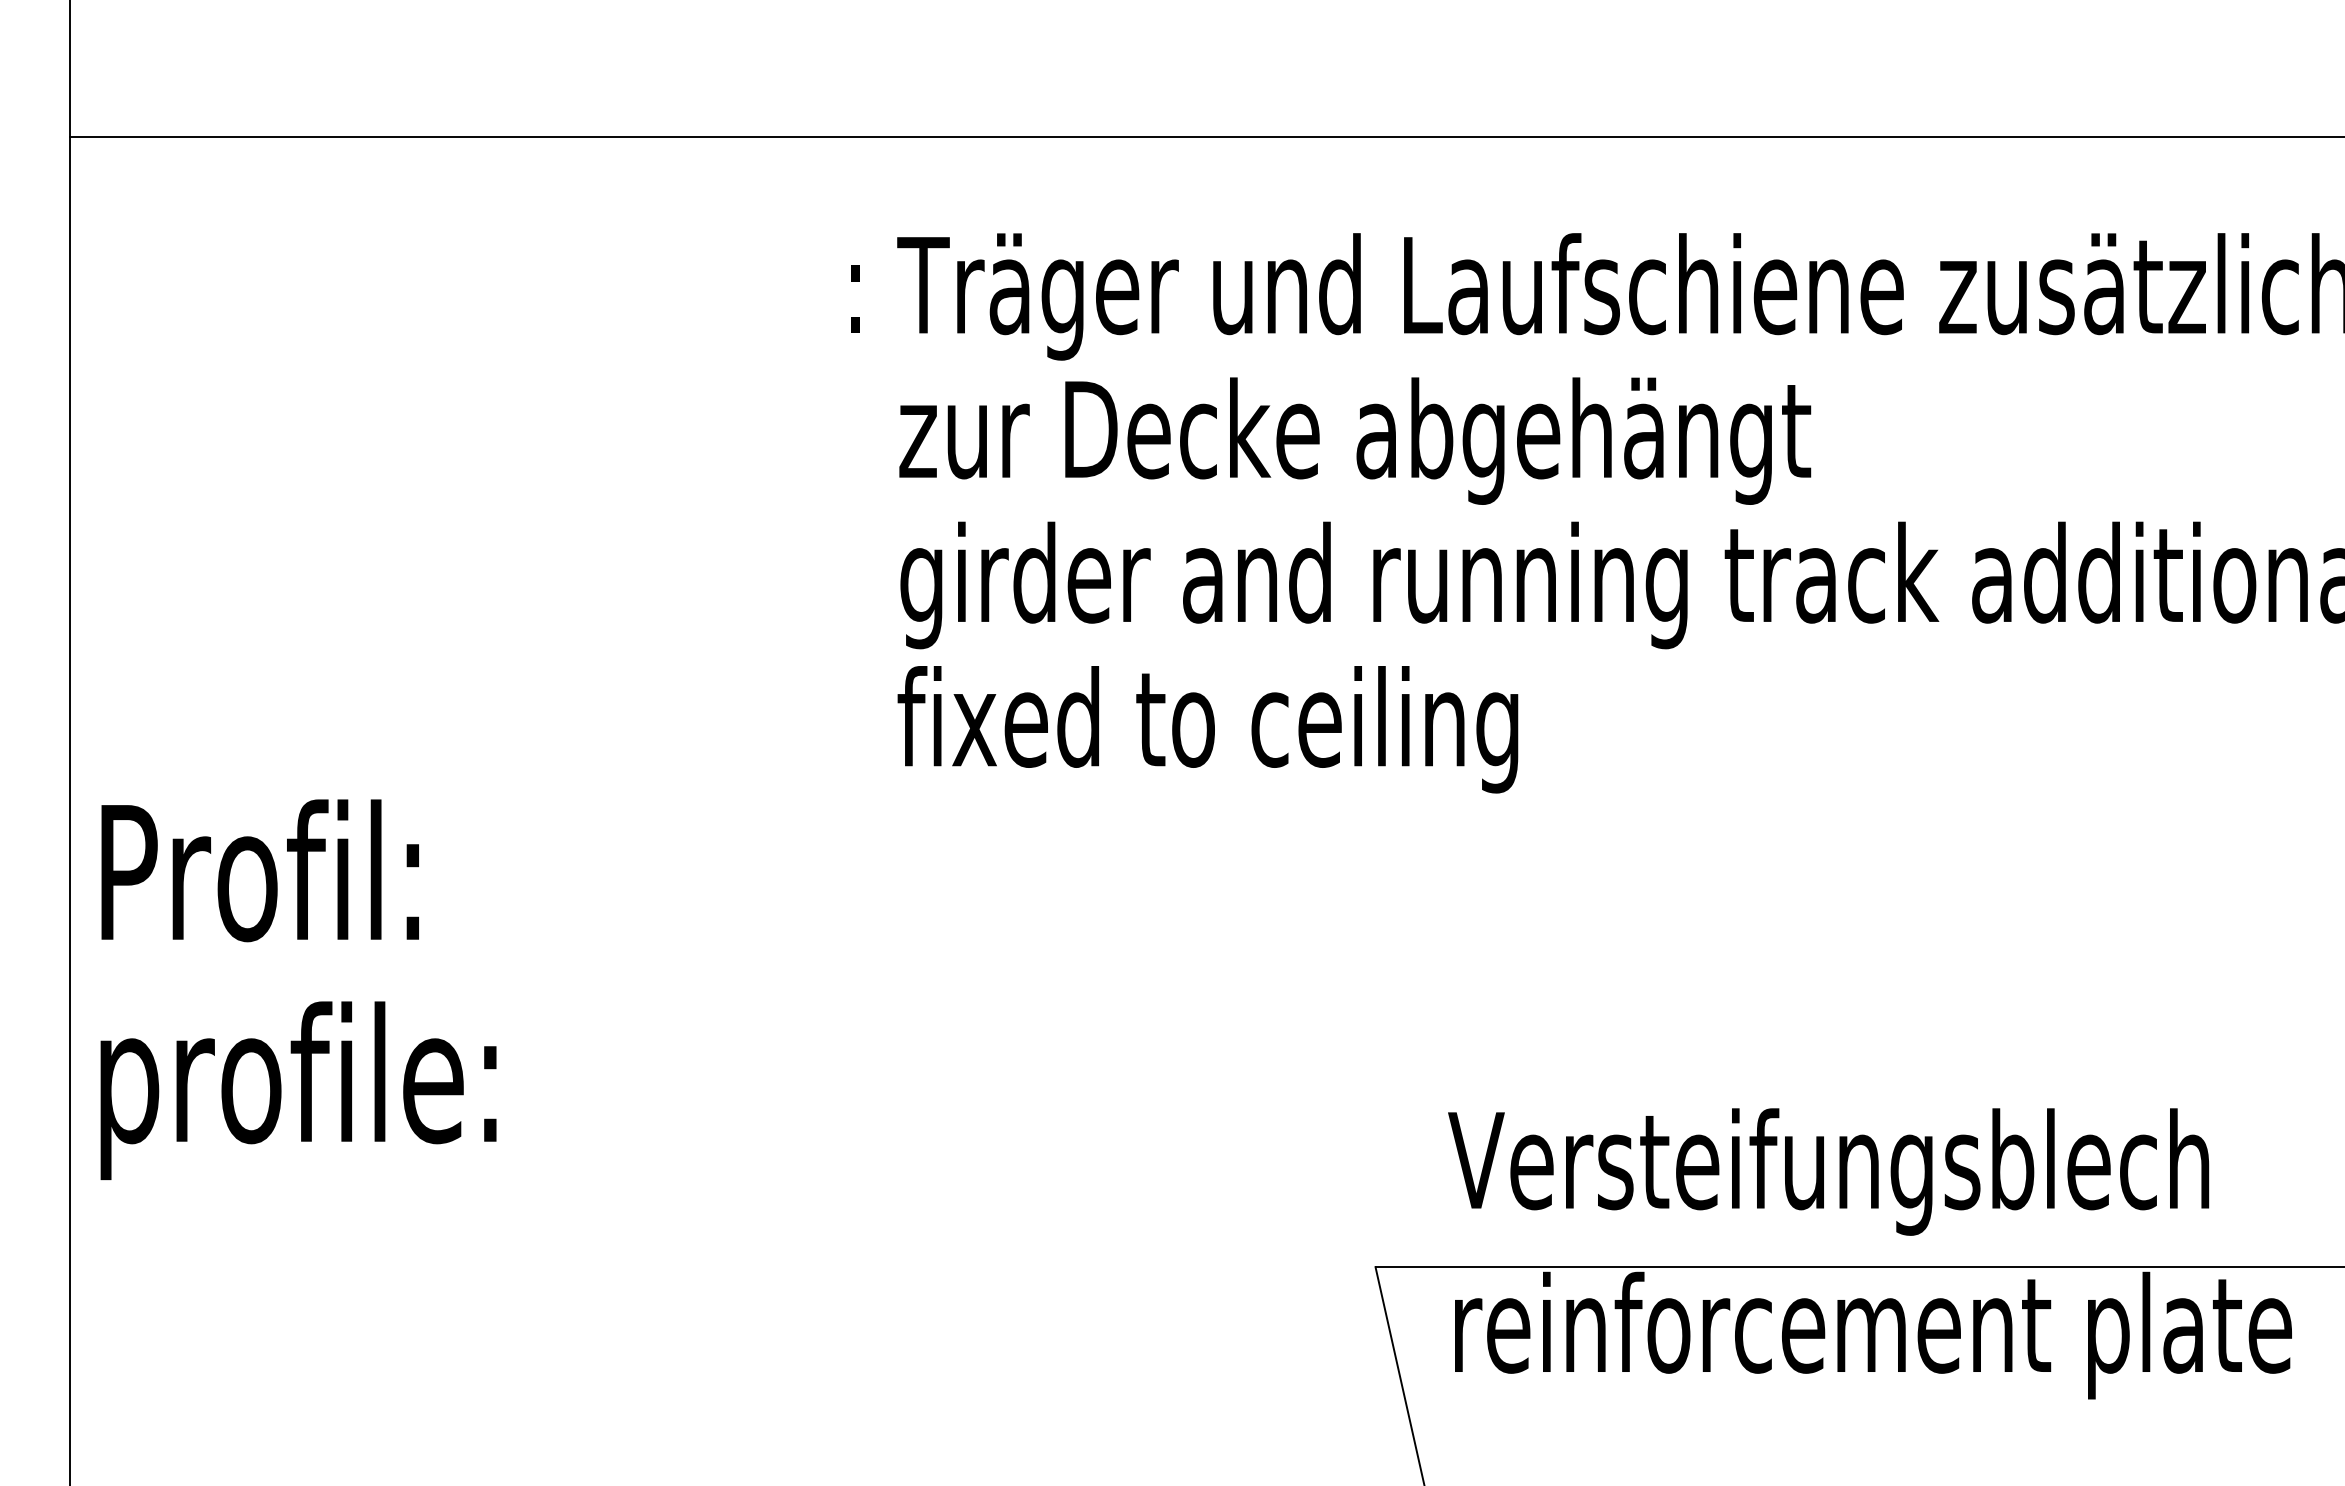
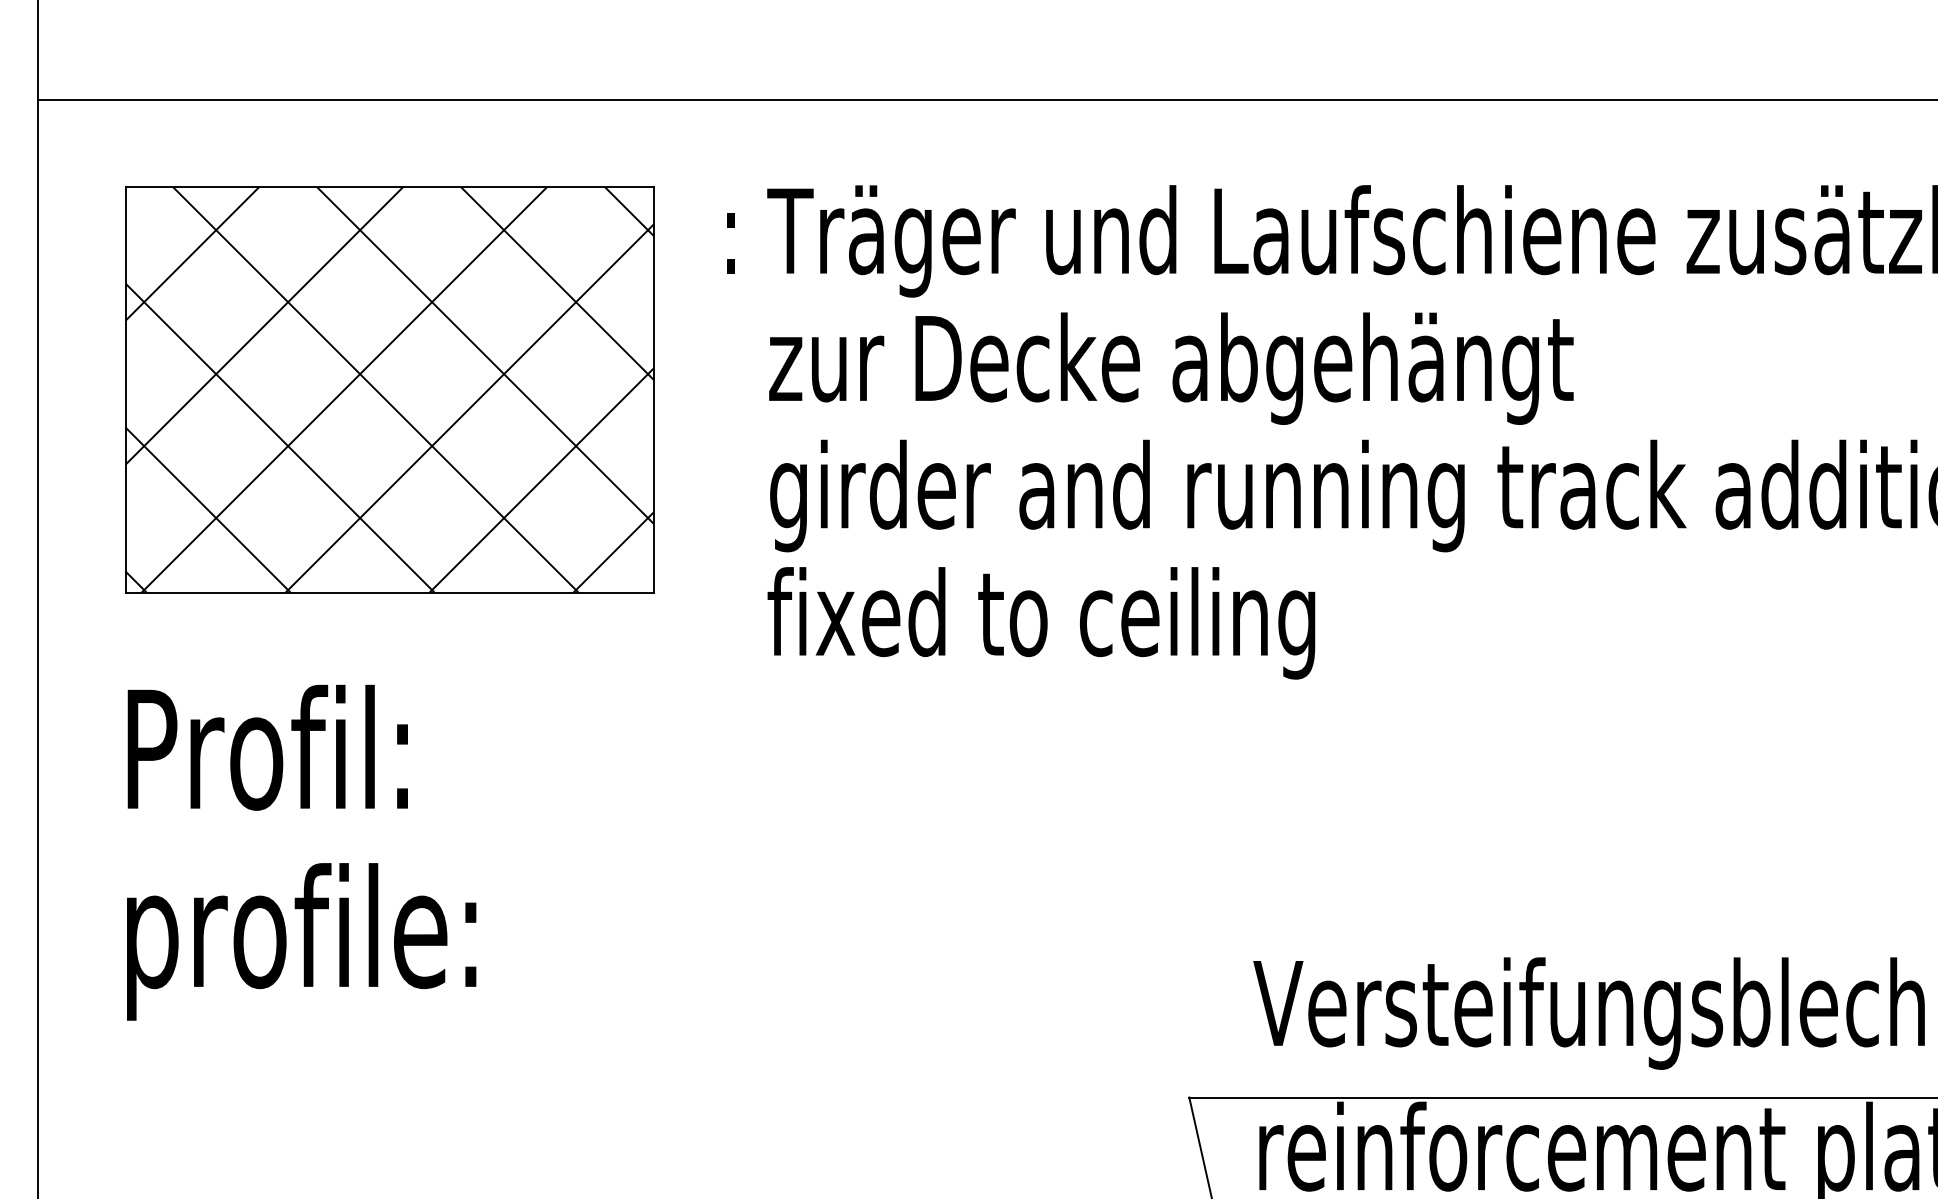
part: (469, 464) -> (389, 389), added
text: (298, 989) -> (301, 852), moved

